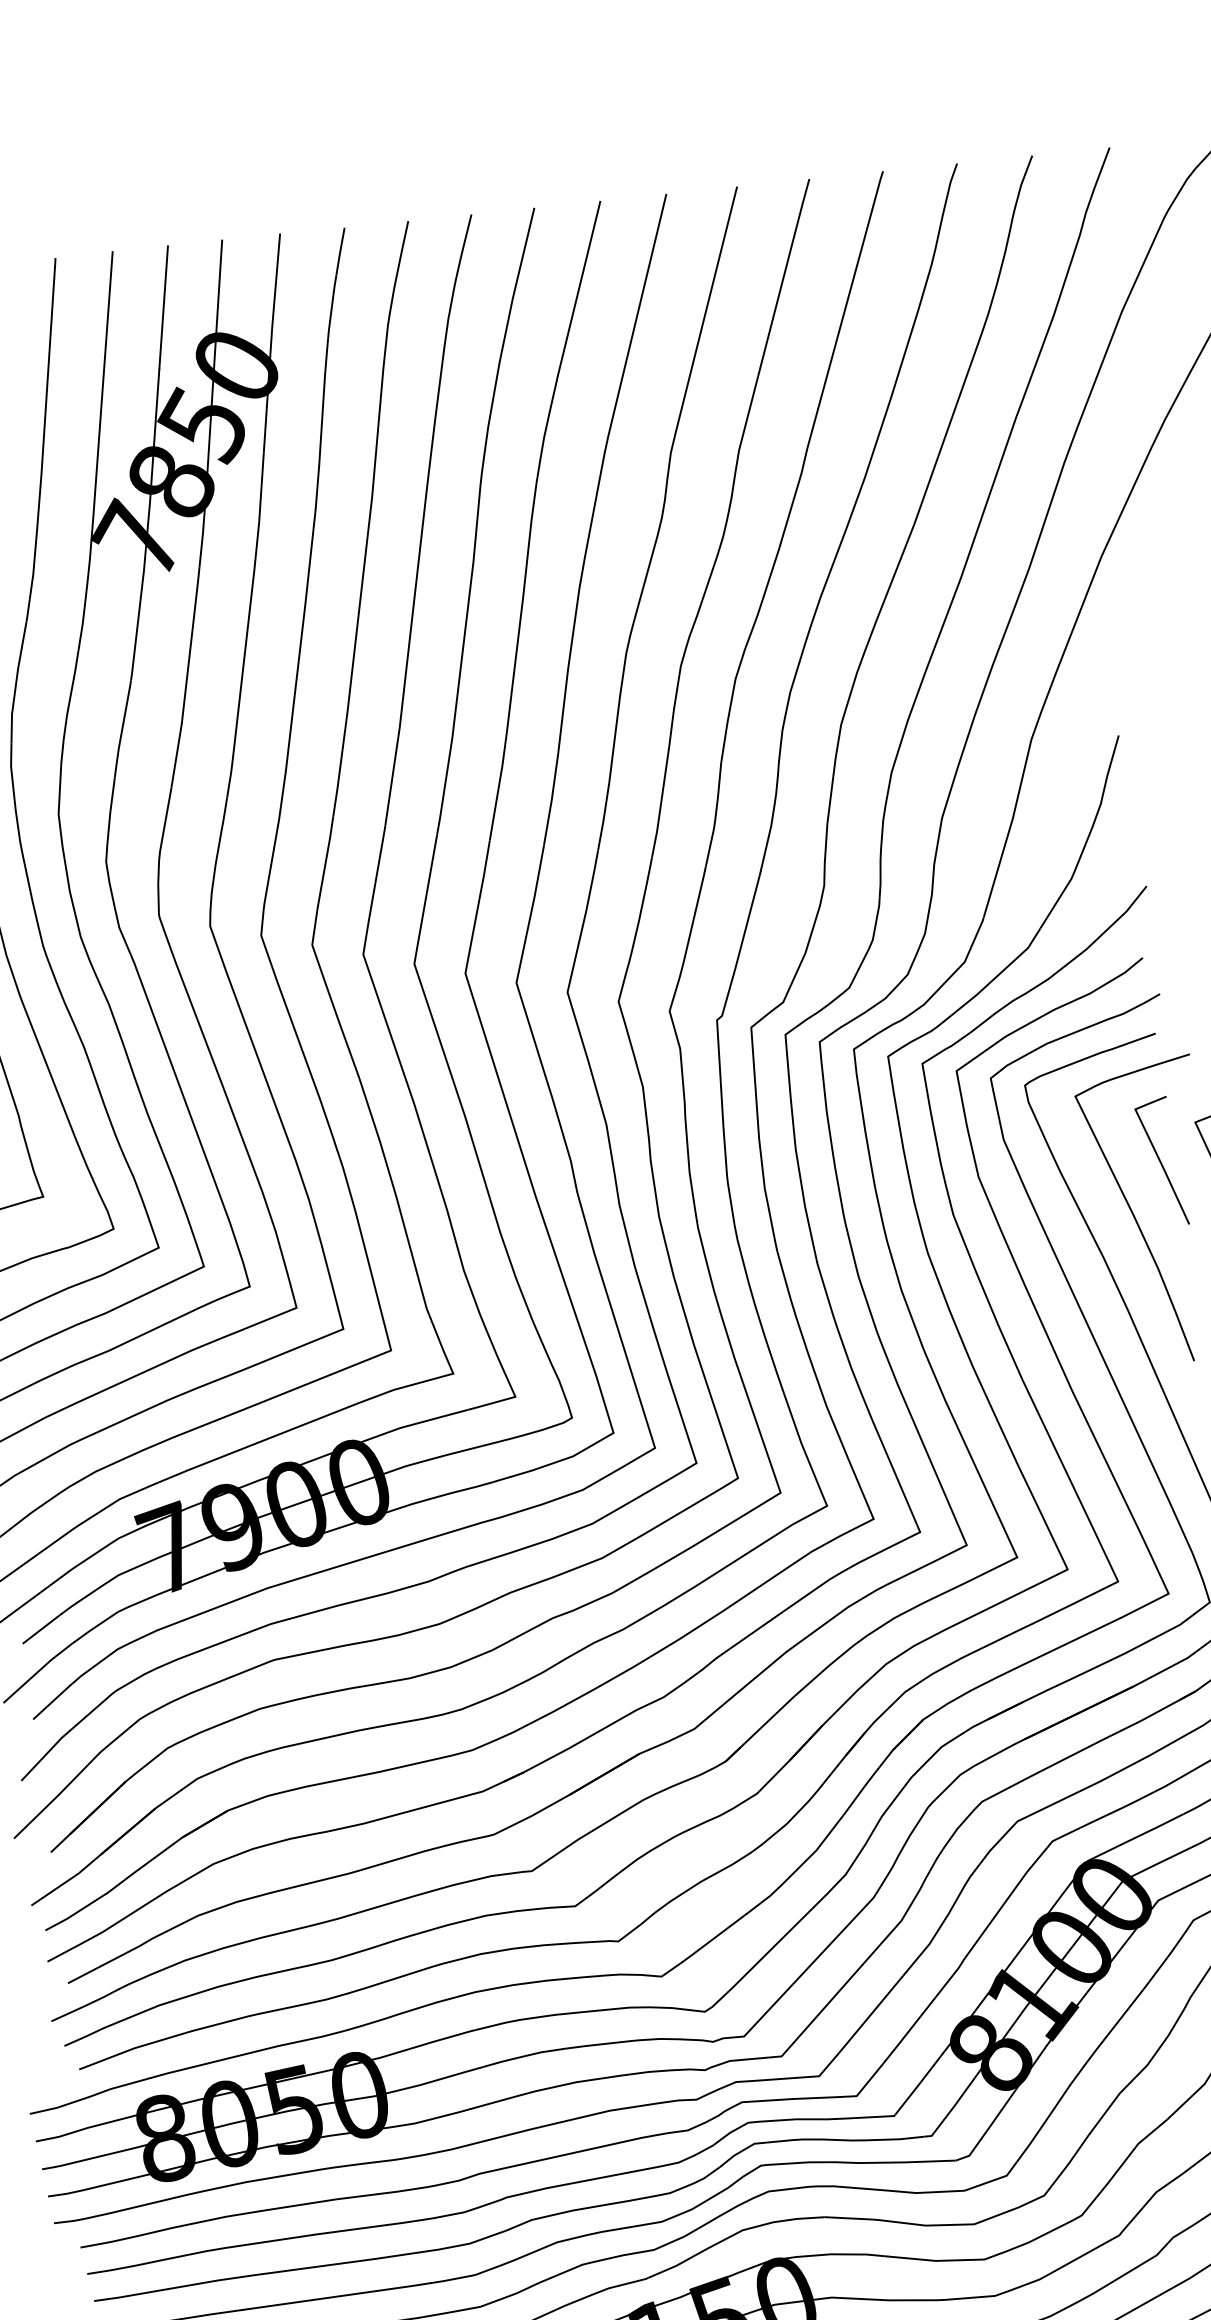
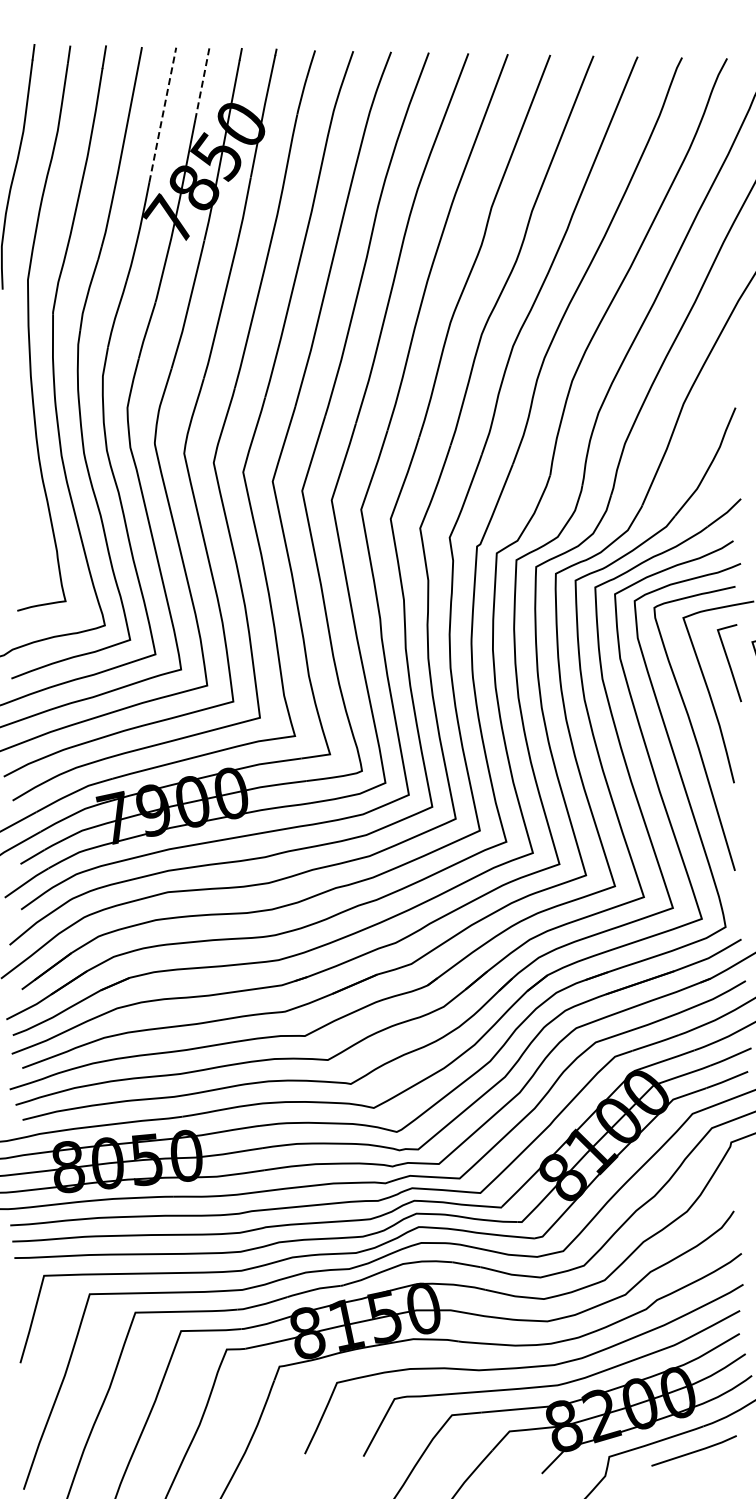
line: (164, 307) -> (202, 84), solid -> dashed
line: (103, 366) -> (162, 114), solid -> dashed

